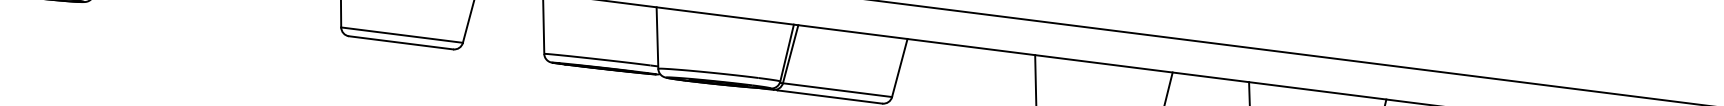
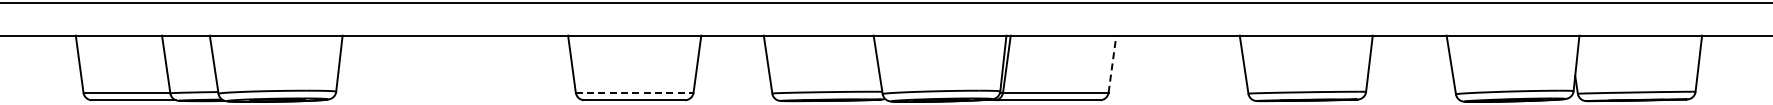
line: (401, 34) -> (634, 92), solid -> dashed
line: (899, 68) -> (1112, 64), solid -> dashed

